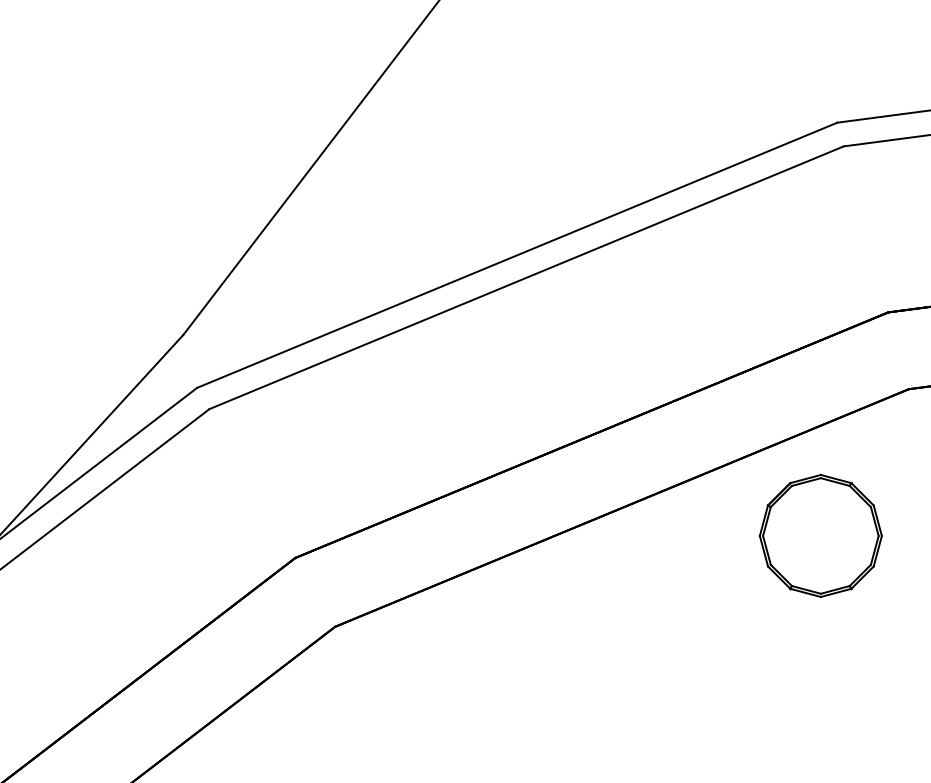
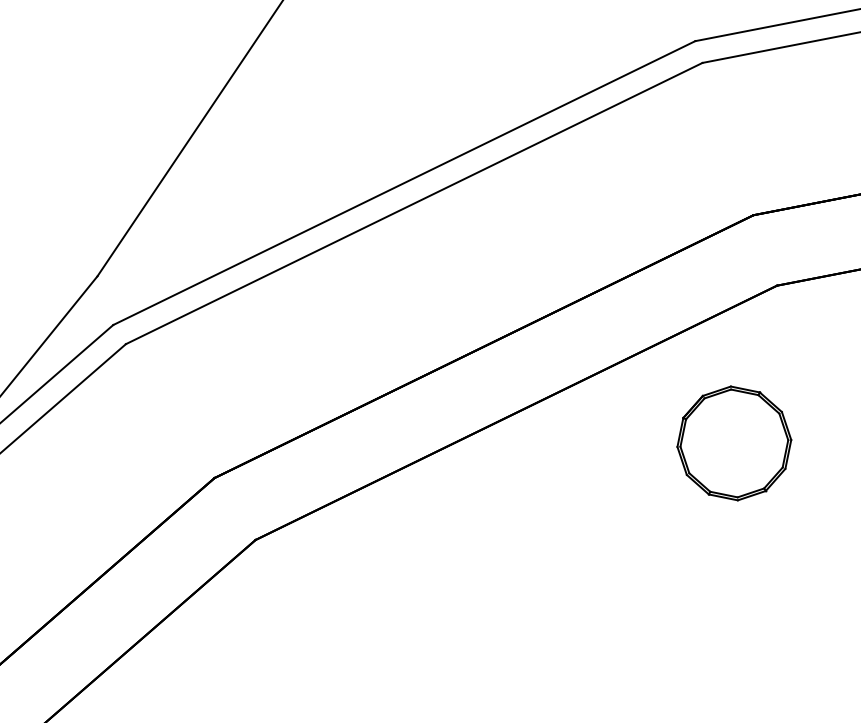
part: (820, 535) -> (733, 443), moved

